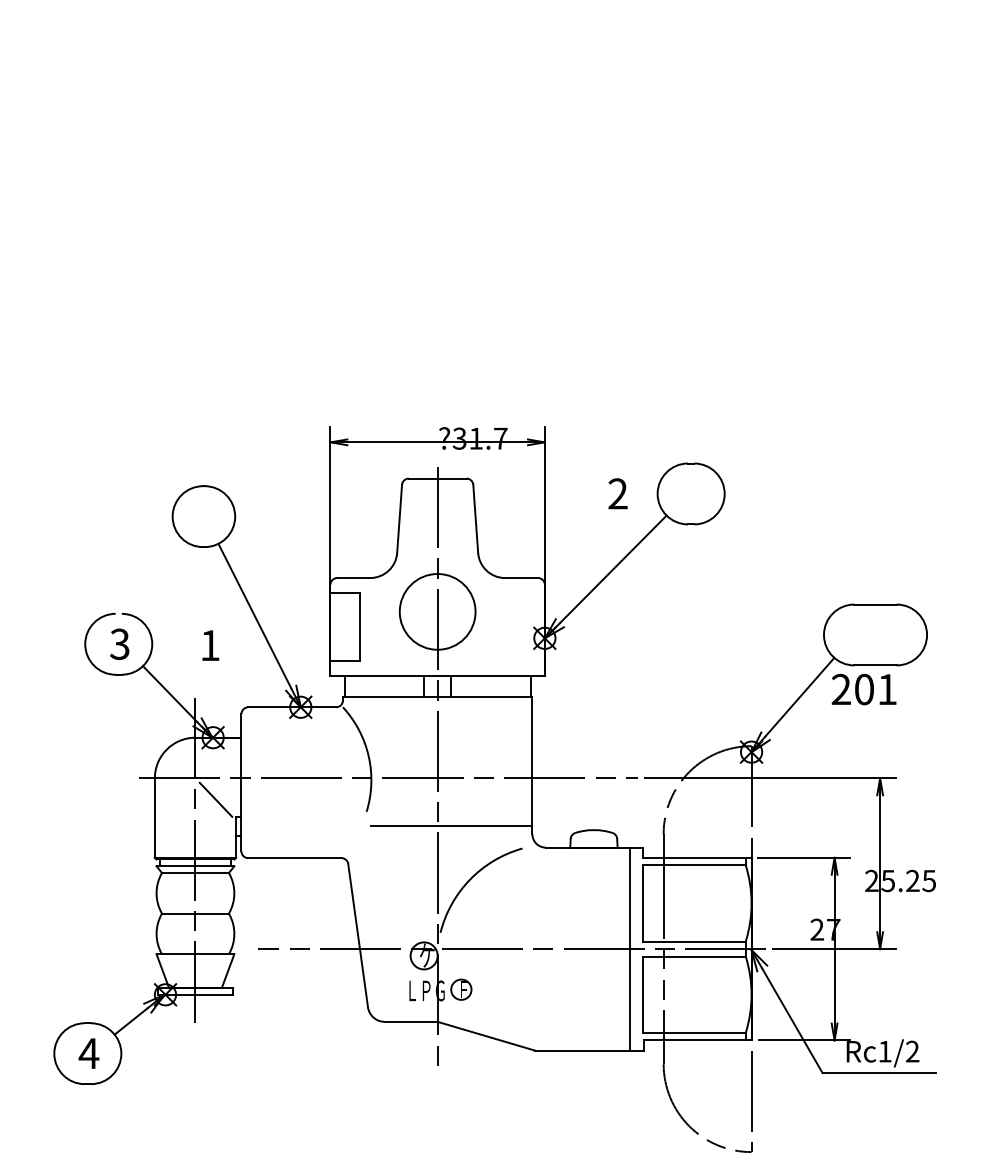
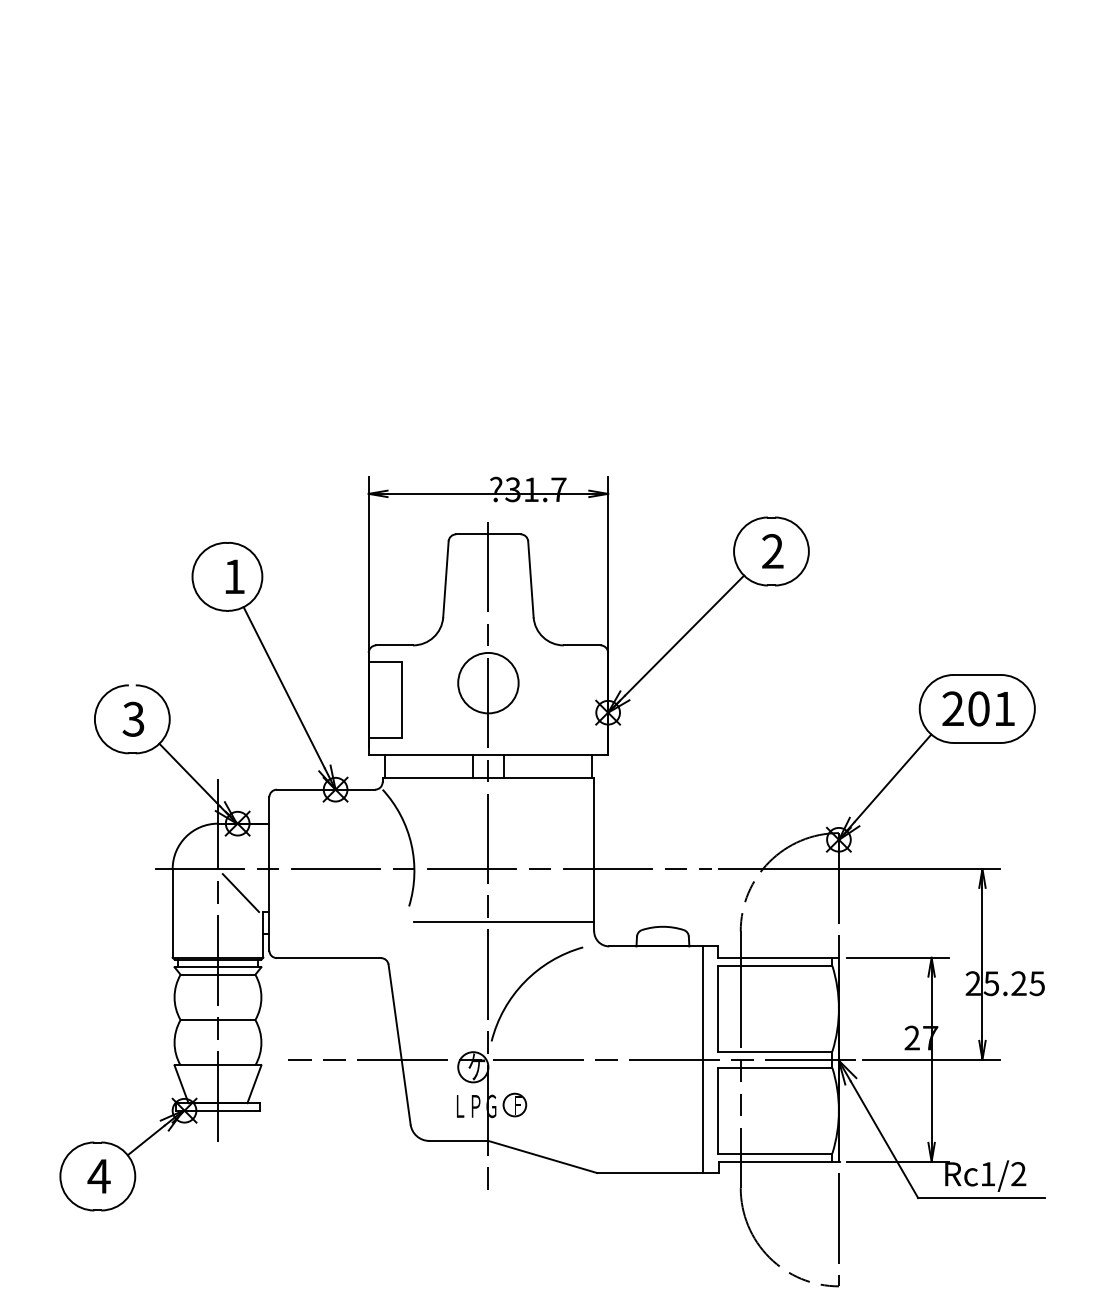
text: (617, 493) -> (772, 551), moved
circle: (437, 611) -> (488, 682), size x0.71
text: (210, 645) -> (234, 576), moved
text: (864, 689) -> (978, 708), moved

